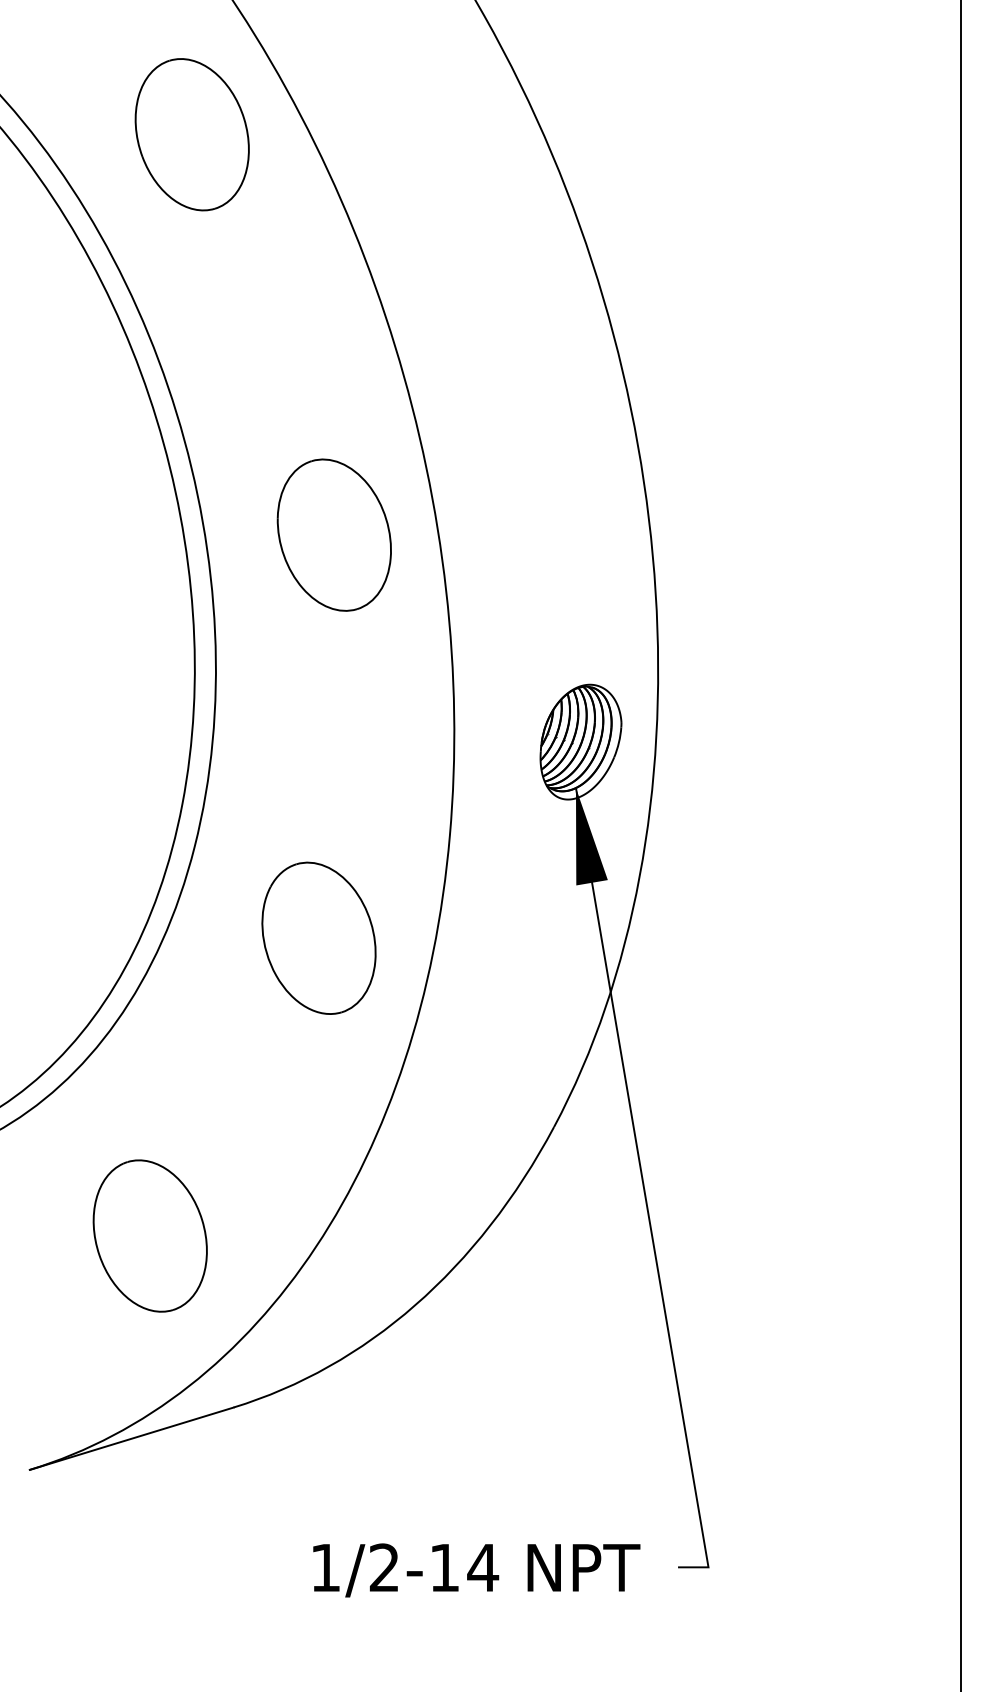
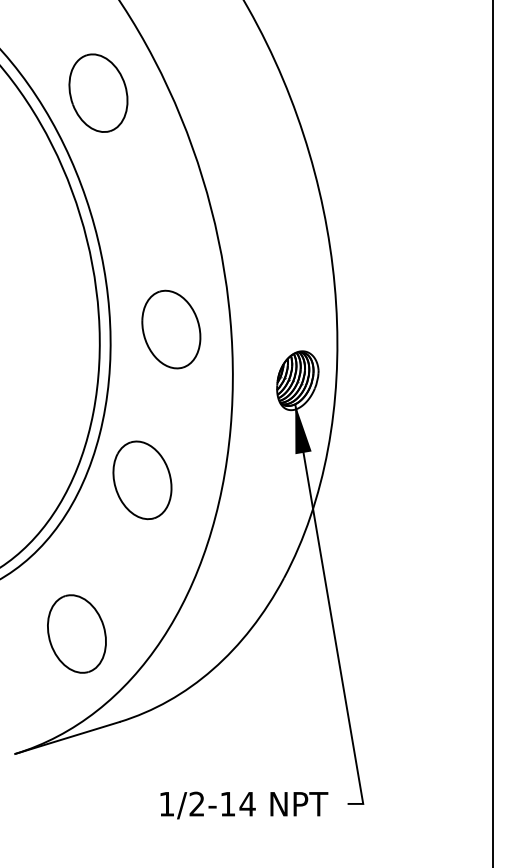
part: (192, 133) -> (98, 92), moved
part: (334, 534) -> (171, 329), moved
part: (319, 938) -> (142, 480), moved

